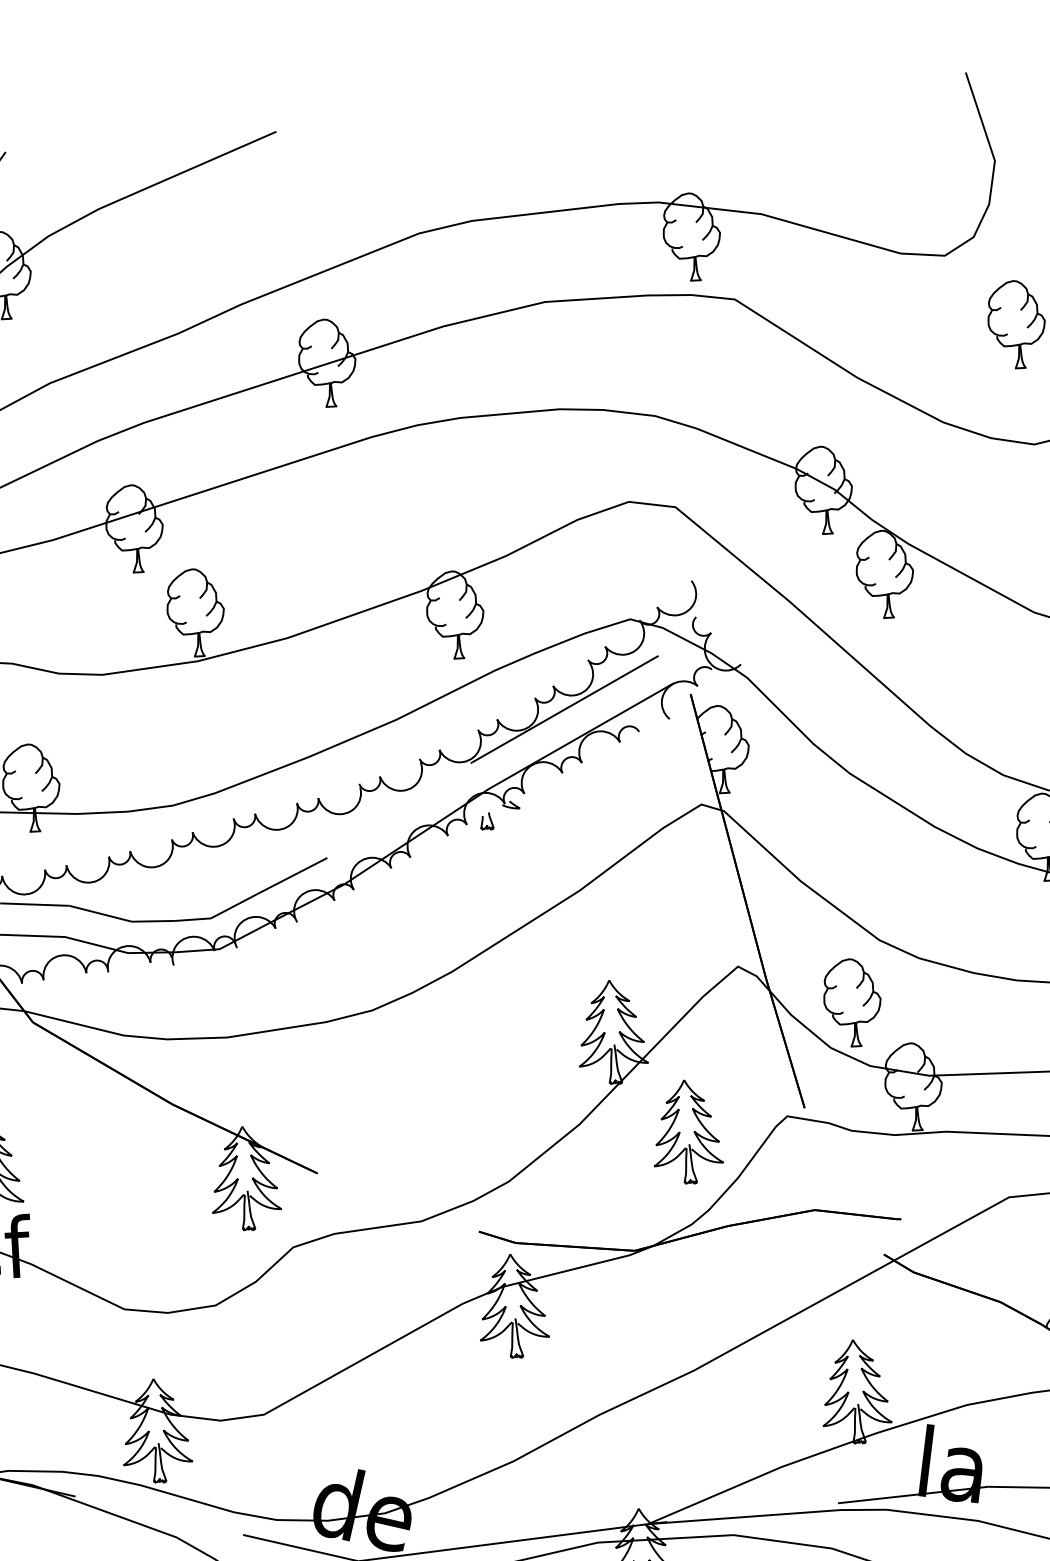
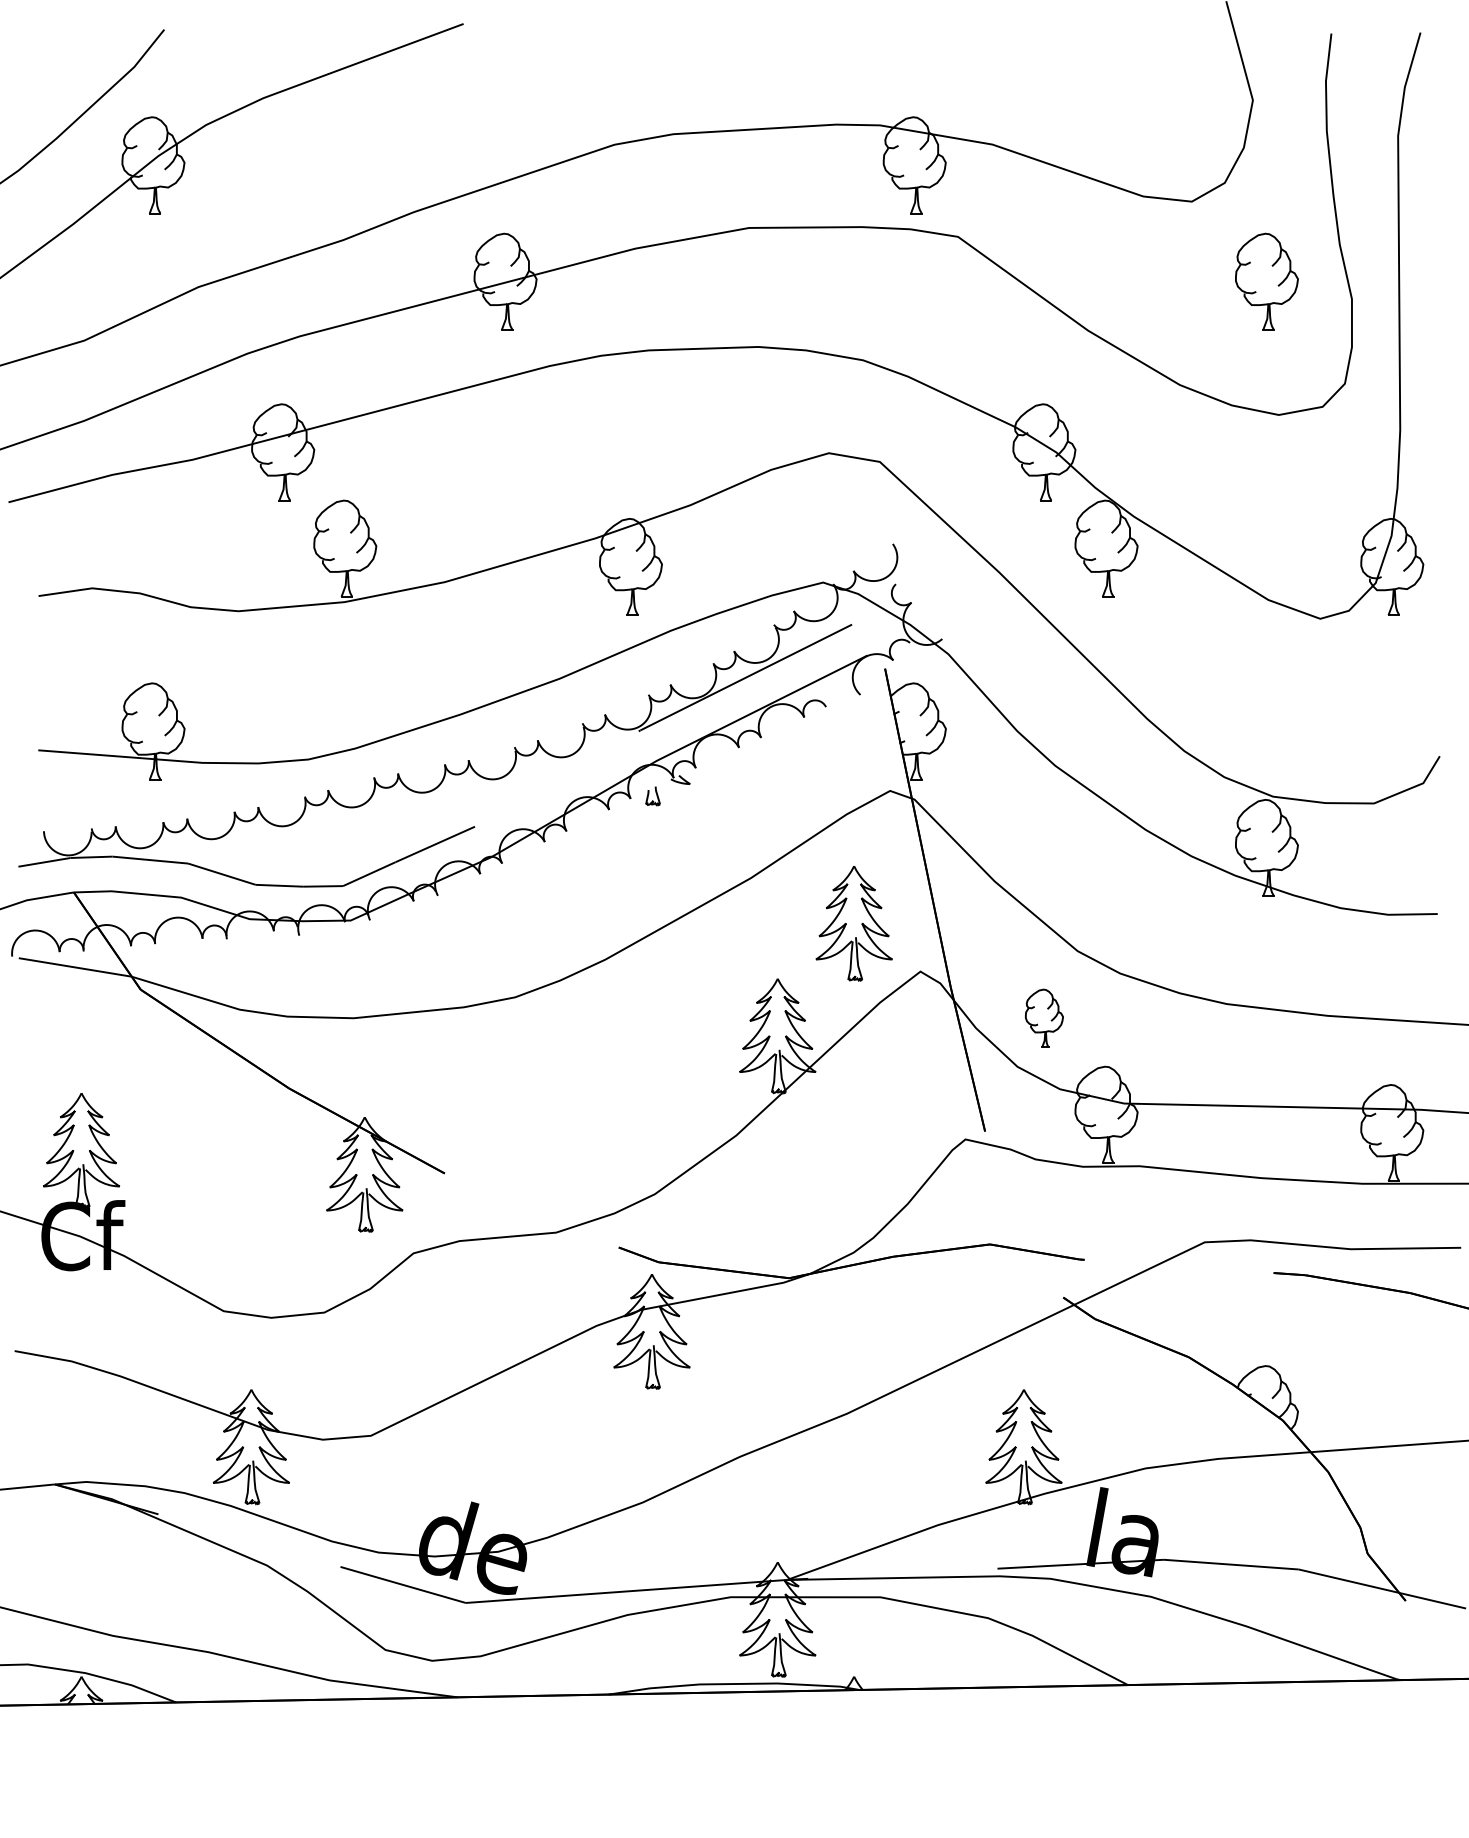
part: (852, 1002) -> (1044, 1018), size x0.6
part: (686, 1131) -> (853, 923), moved

